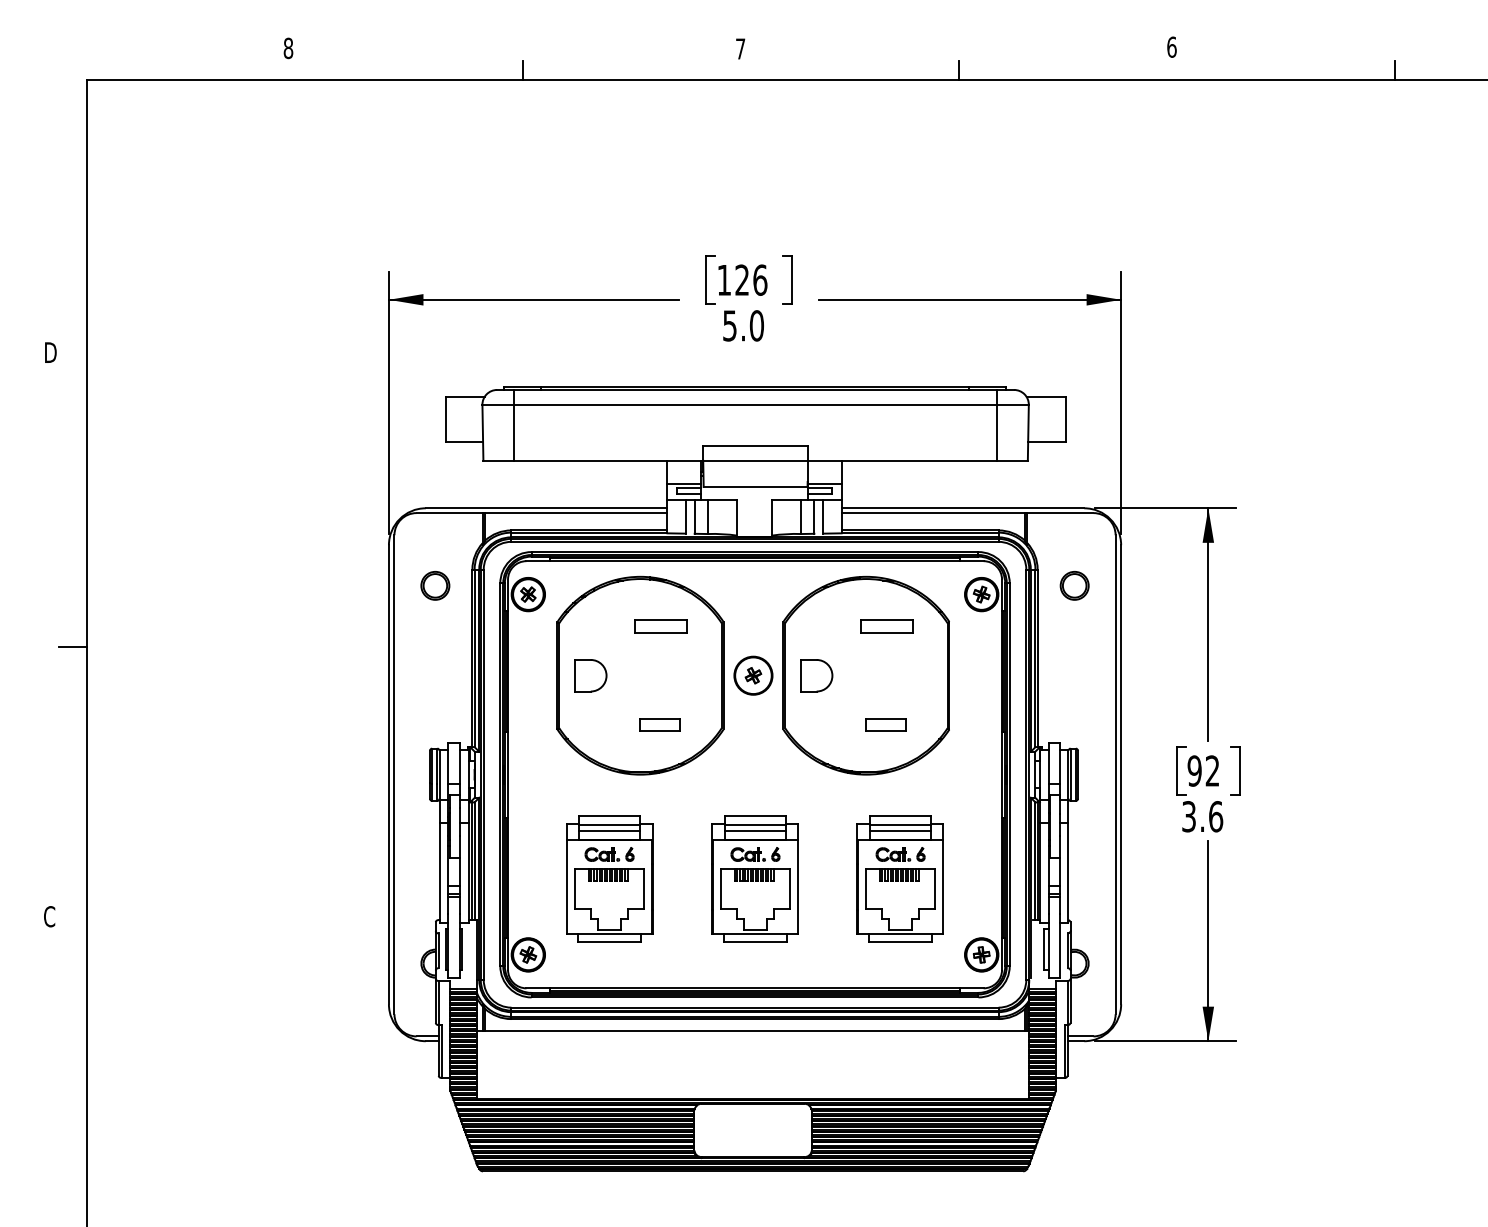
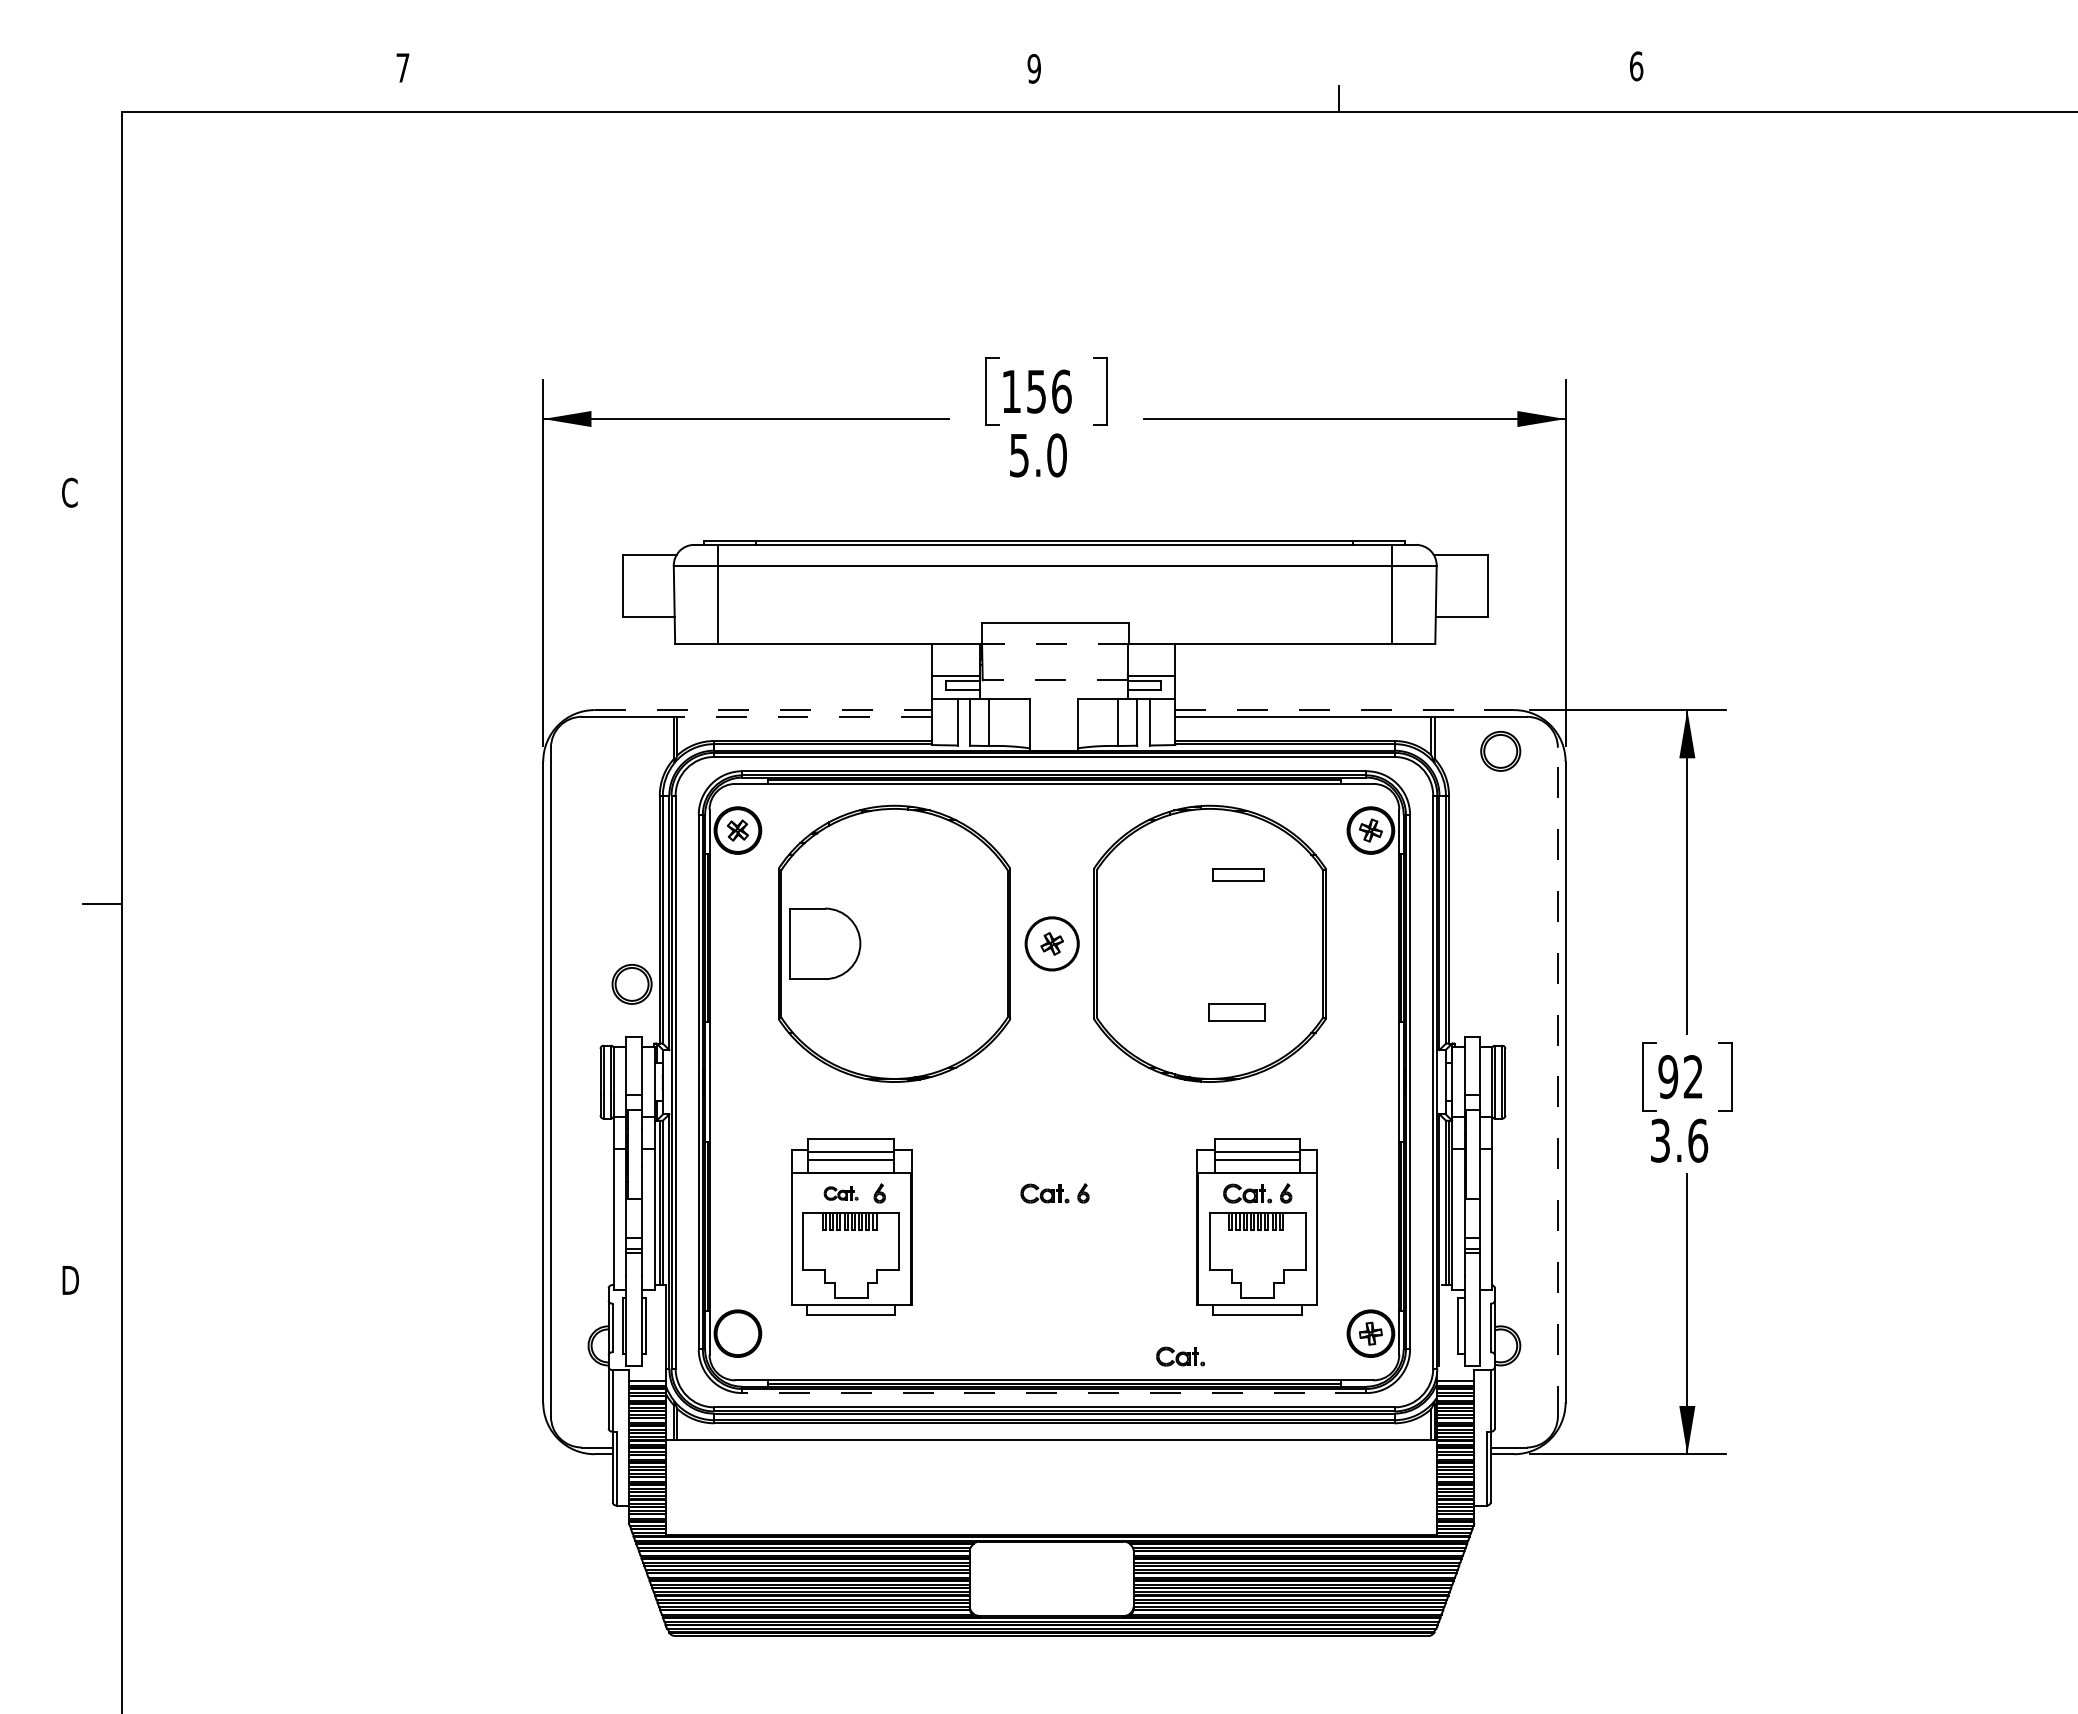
text: (288, 48) -> (402, 67), 8 -> 7
text: (740, 48) -> (1033, 68), 7 -> 9
line: (523, 70) -> (730, 98), removed
line: (1394, 70) -> (1947, 98), removed
text: (742, 280) -> (1036, 391), 126 -> 156
text: (50, 352) -> (70, 492), D -> C
line: (755, 460) -> (1054, 643), solid -> dashed
line: (755, 487) -> (1055, 680), solid -> dashed
line: (546, 508) -> (763, 710), solid -> dashed
line: (963, 508) -> (1345, 710), solid -> dashed
line: (576, 512) -> (804, 716), solid -> dashed
part: (434, 585) -> (631, 984), moved
part: (1074, 585) -> (1500, 751), moved
part: (660, 626) -> (922, 874), removed
part: (886, 626) -> (1237, 874), size x0.7
part: (590, 675) -> (824, 943), size x1.6
part: (816, 675) -> (1140, 943), removed
part: (659, 724) -> (921, 1012), removed
line: (1115, 774) -> (1557, 1081), solid -> dashed
part: (601, 854) -> (840, 1193), size x0.7
part: (754, 878) -> (1053, 1226), removed
text: (49, 916) -> (69, 1280), C -> D
part: (528, 954) -> (737, 1333), removed
part: (845, 971) -> (1180, 1356), added
line: (755, 997) -> (1054, 1393), solid -> dashed

